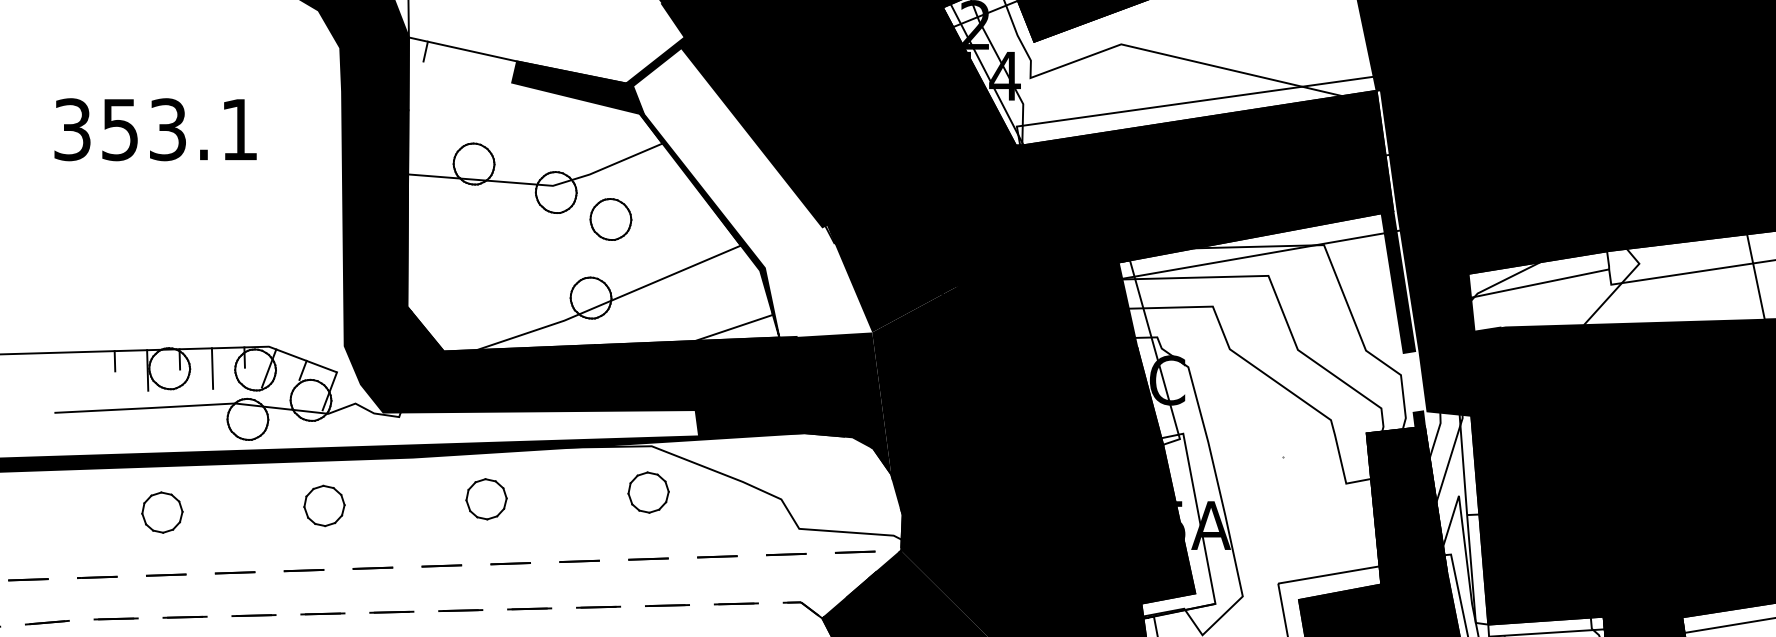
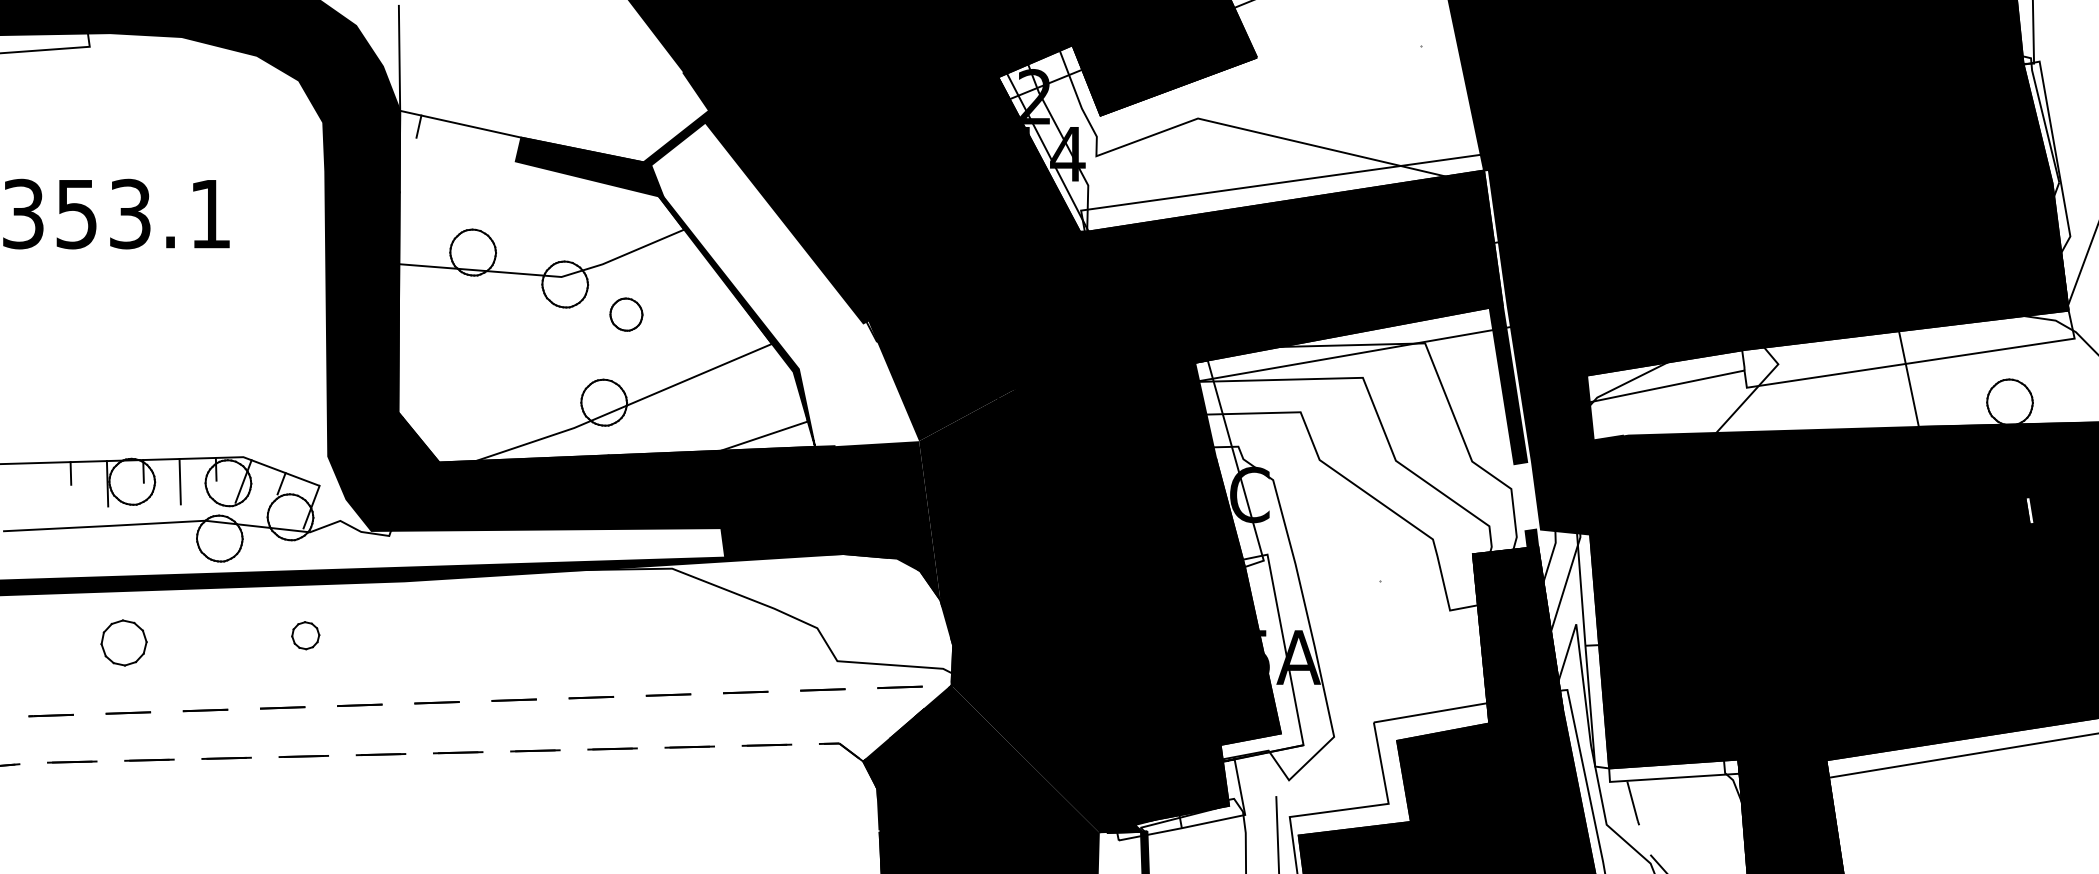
part: (610, 219) -> (626, 314), size x0.7
part: (648, 492) -> (668, 620), removed
part: (485, 498) -> (486, 627), removed
part: (324, 505) -> (305, 635), size x0.6

